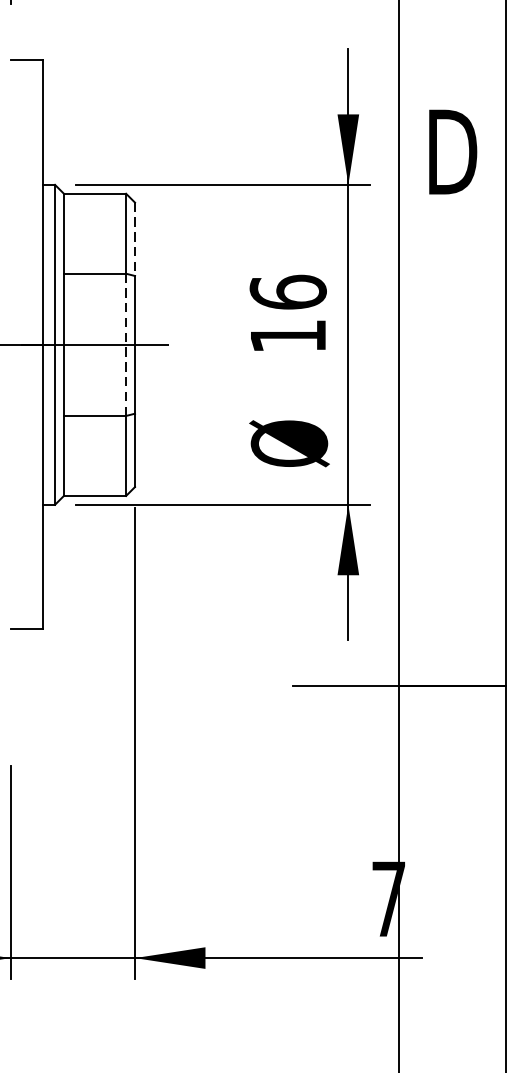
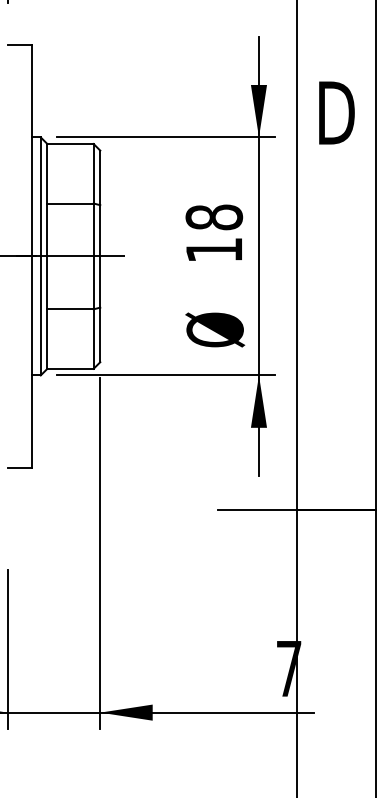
line: (135, 240) -> (100, 178), dashed -> solid
text: (287, 292) -> (213, 217), 16 -> 18
line: (125, 344) -> (93, 256), dashed -> solid

